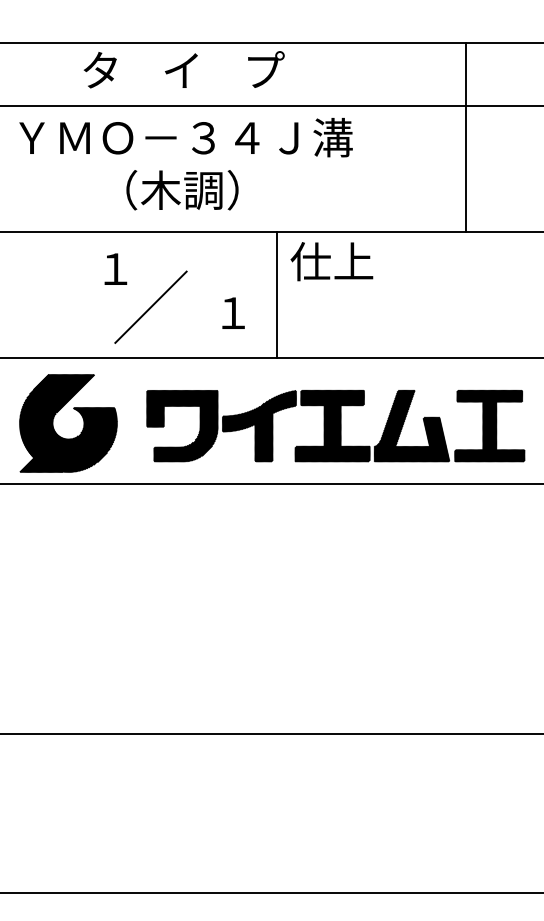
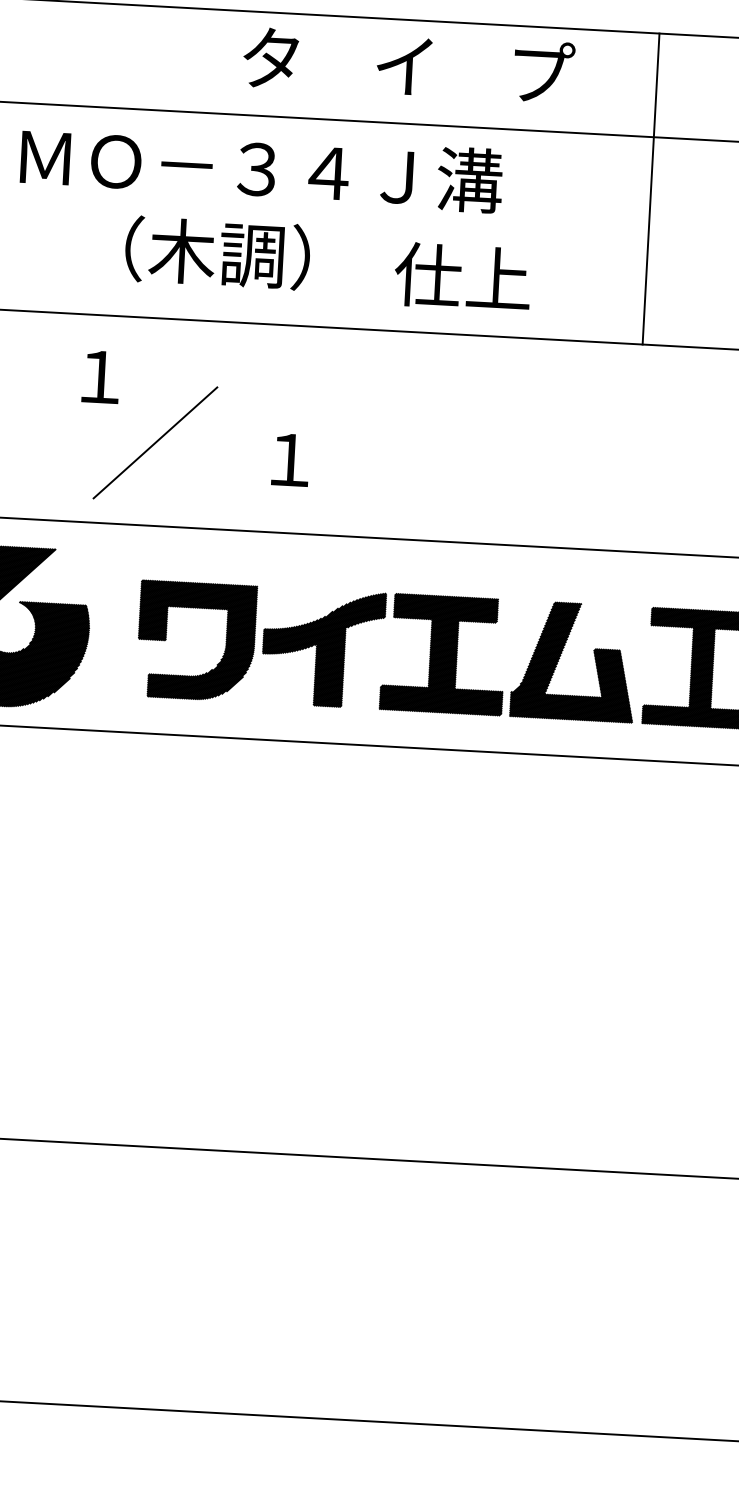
text: (183, 69) -> (407, 64), moved
line: (466, 136) -> (651, 188), moved
text: (331, 261) -> (462, 276), moved
line: (277, 294) -> (364, 433), removed

